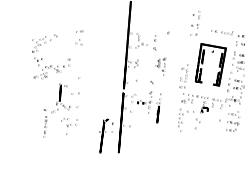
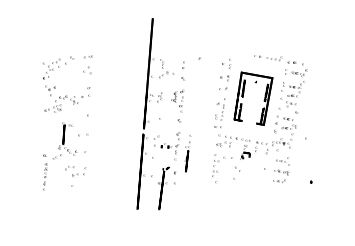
part: (194, 23) -> (224, 74), moved
part: (51, 65) -> (66, 95), moved
part: (160, 66) -> (177, 100), moved
part: (106, 136) -> (166, 188), moved

